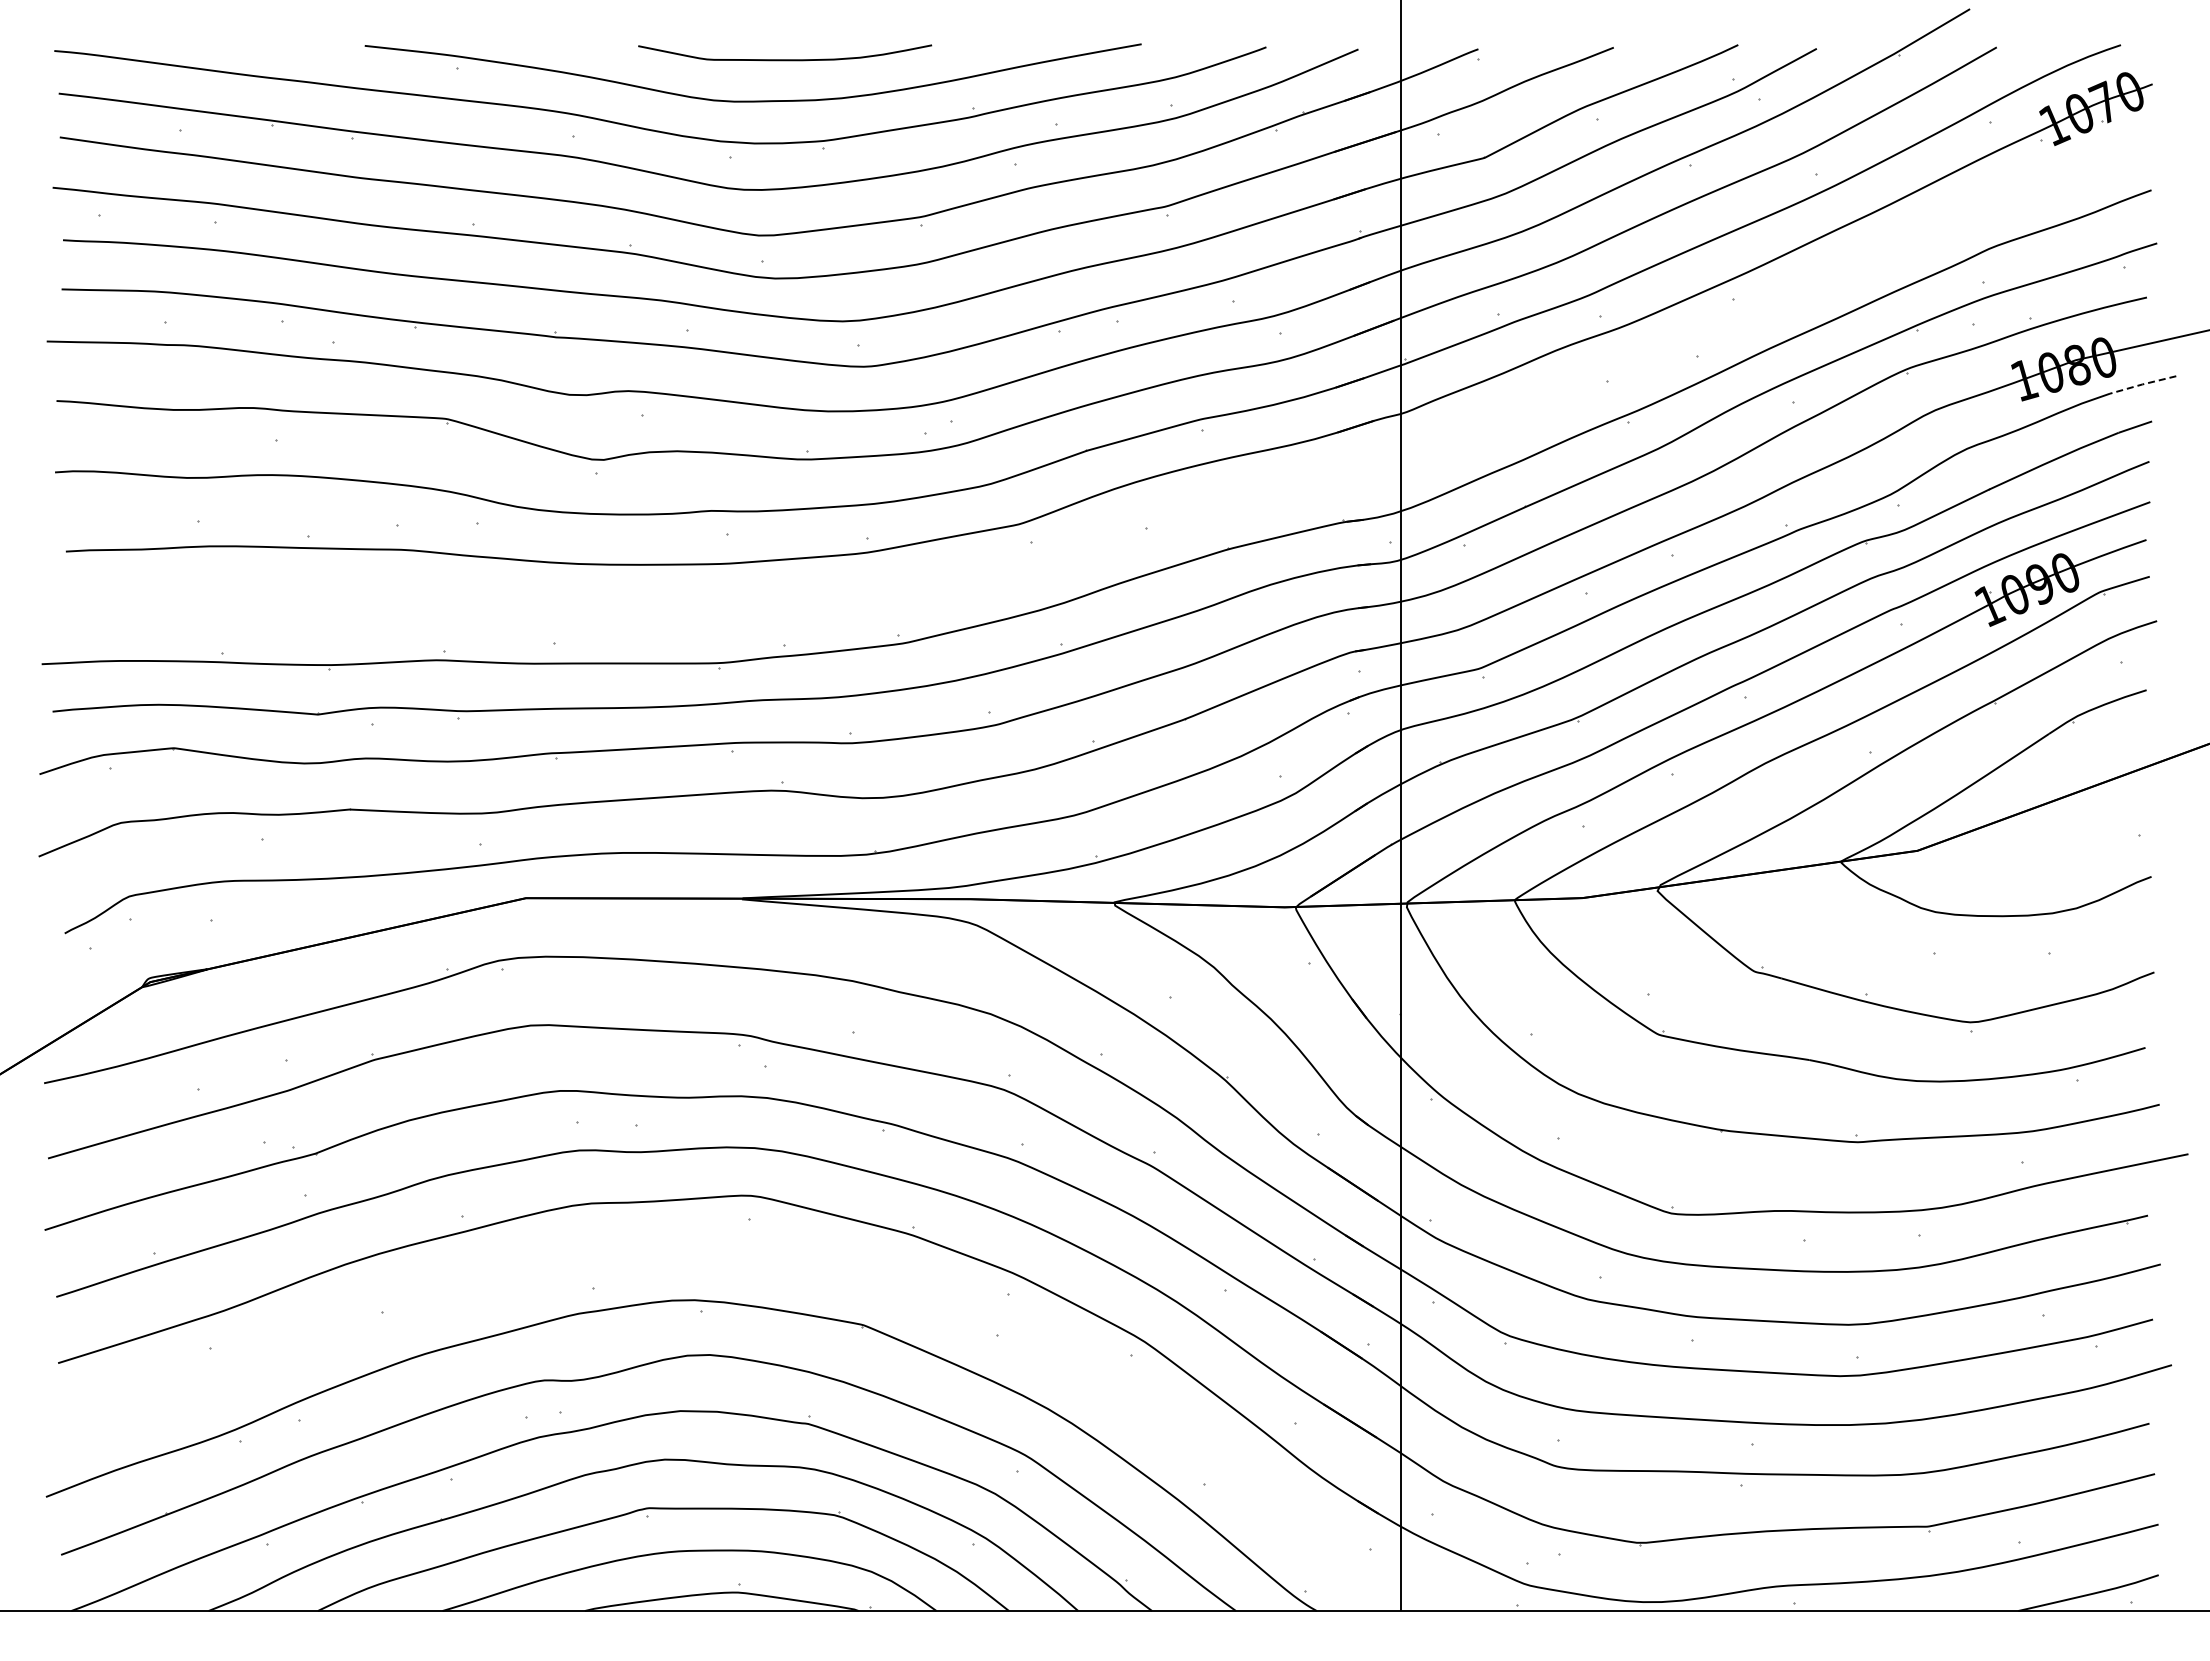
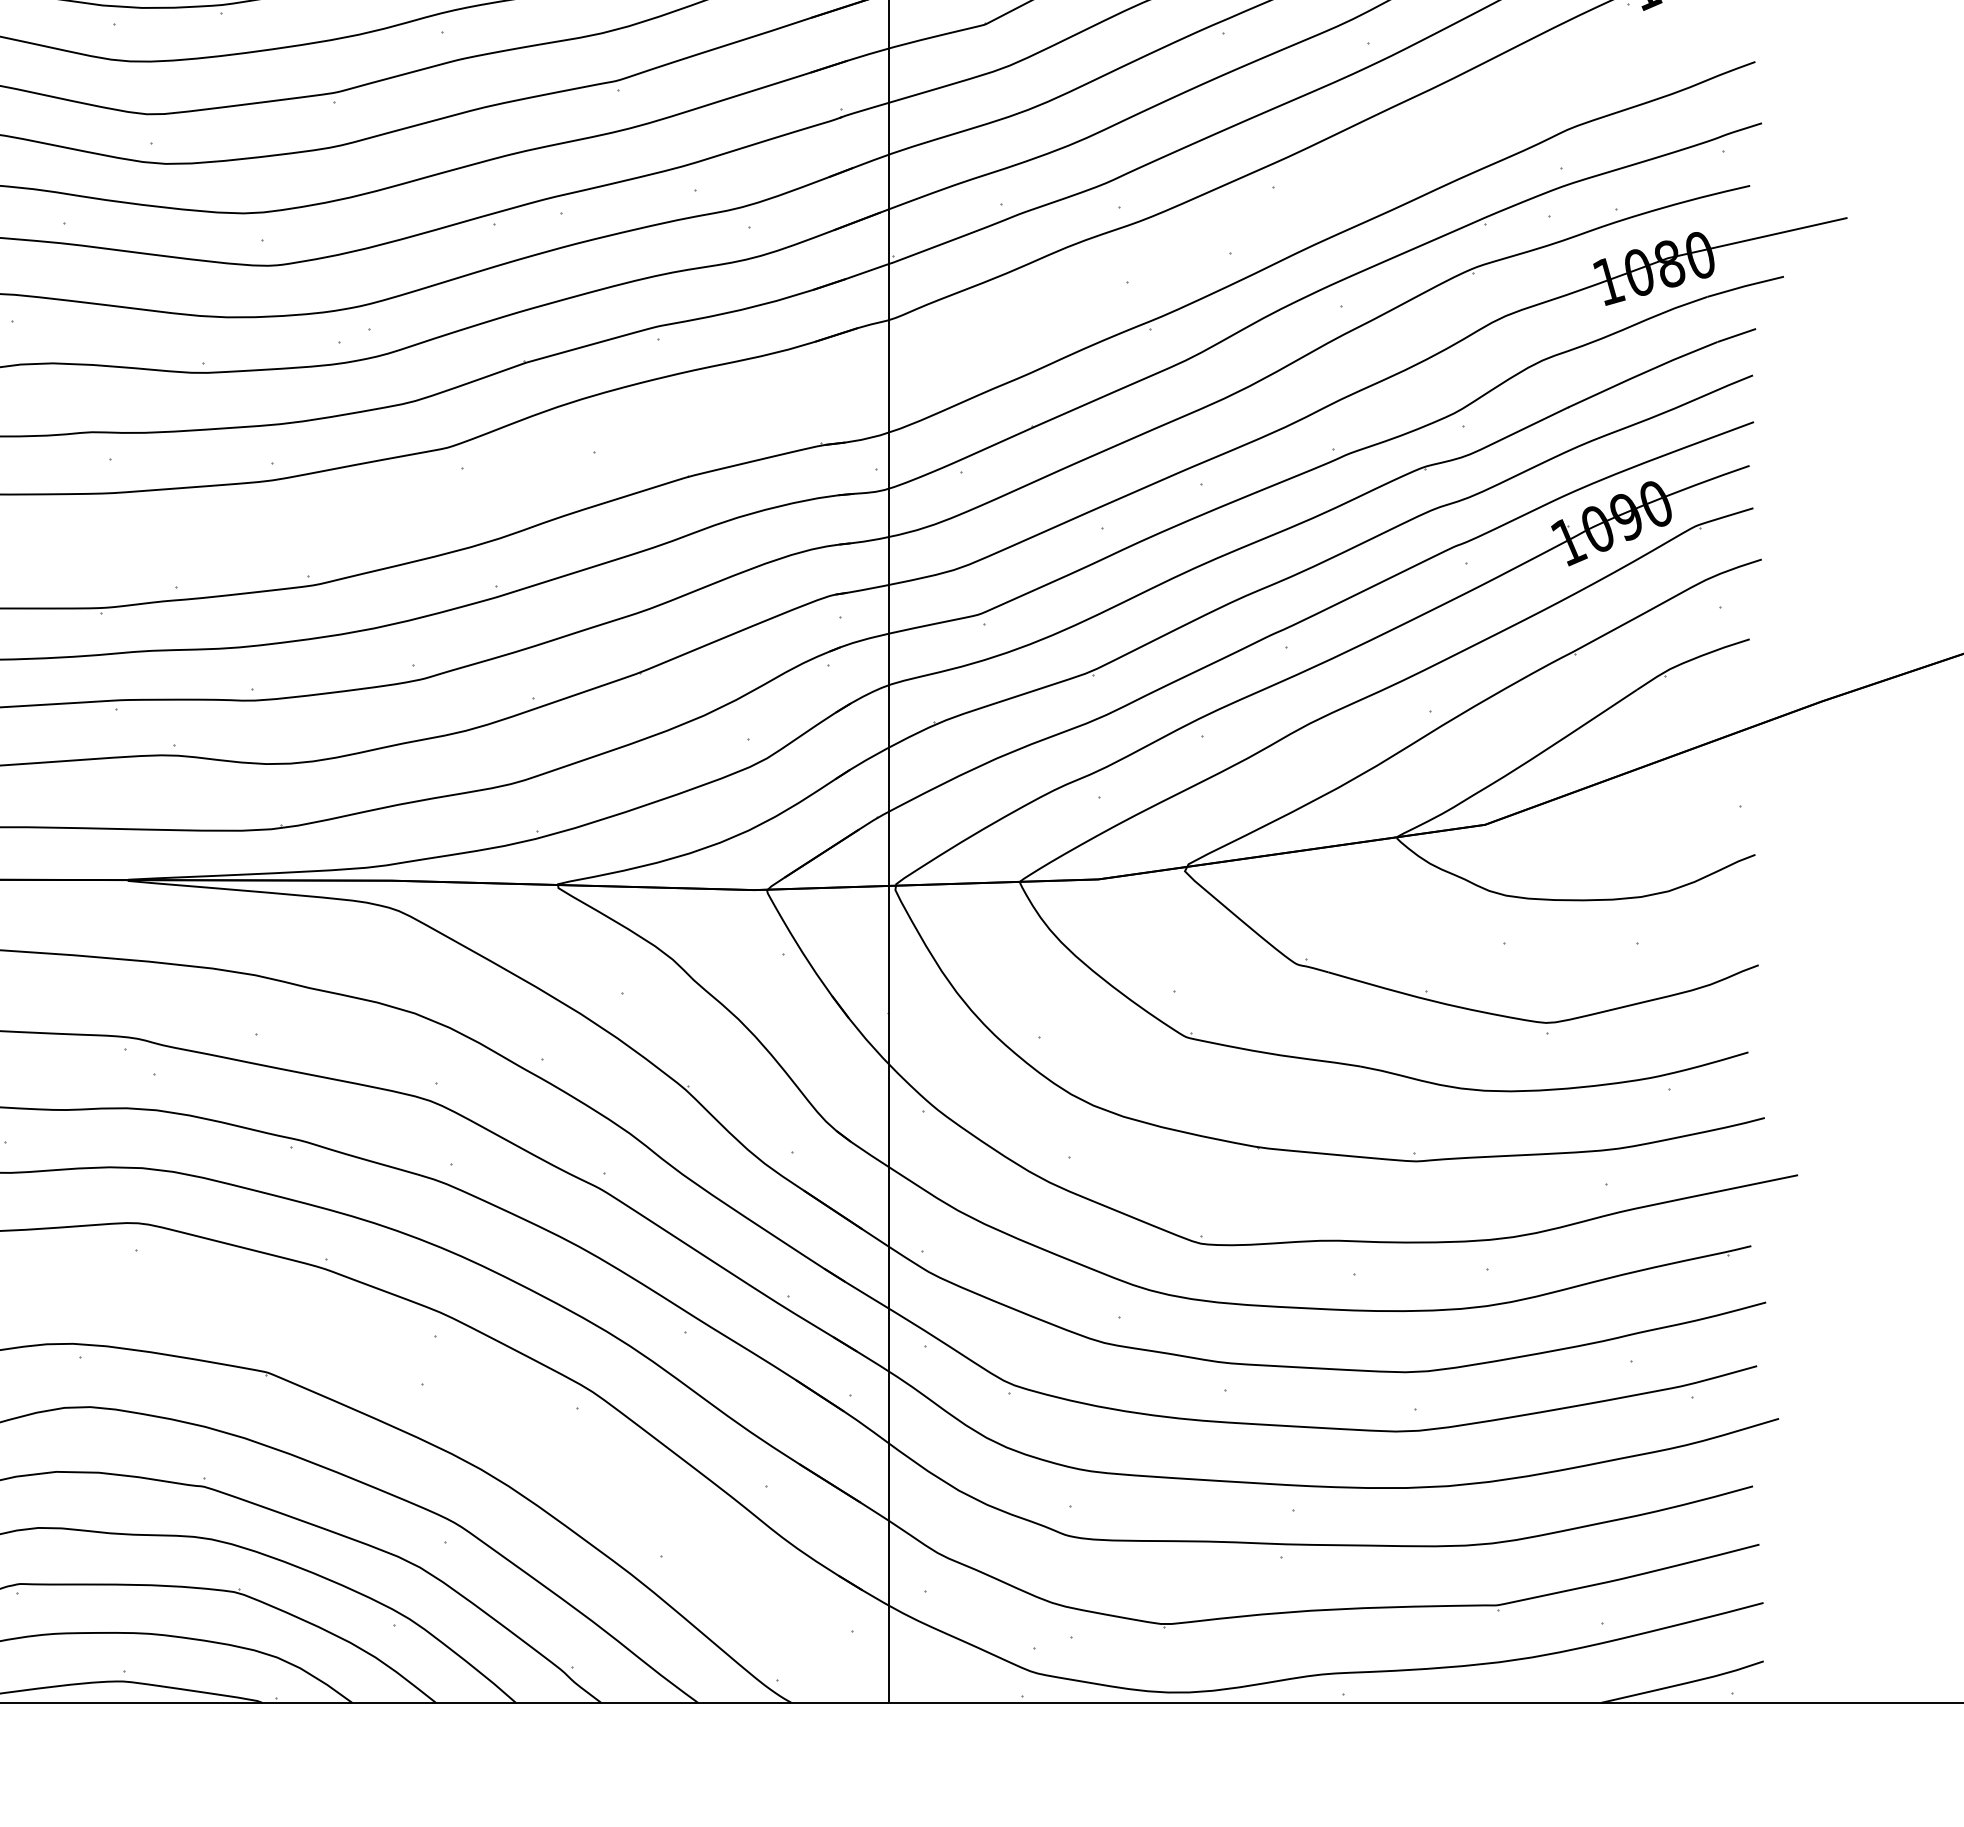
line: (2142, 384) -> (1744, 286), dashed -> solid

